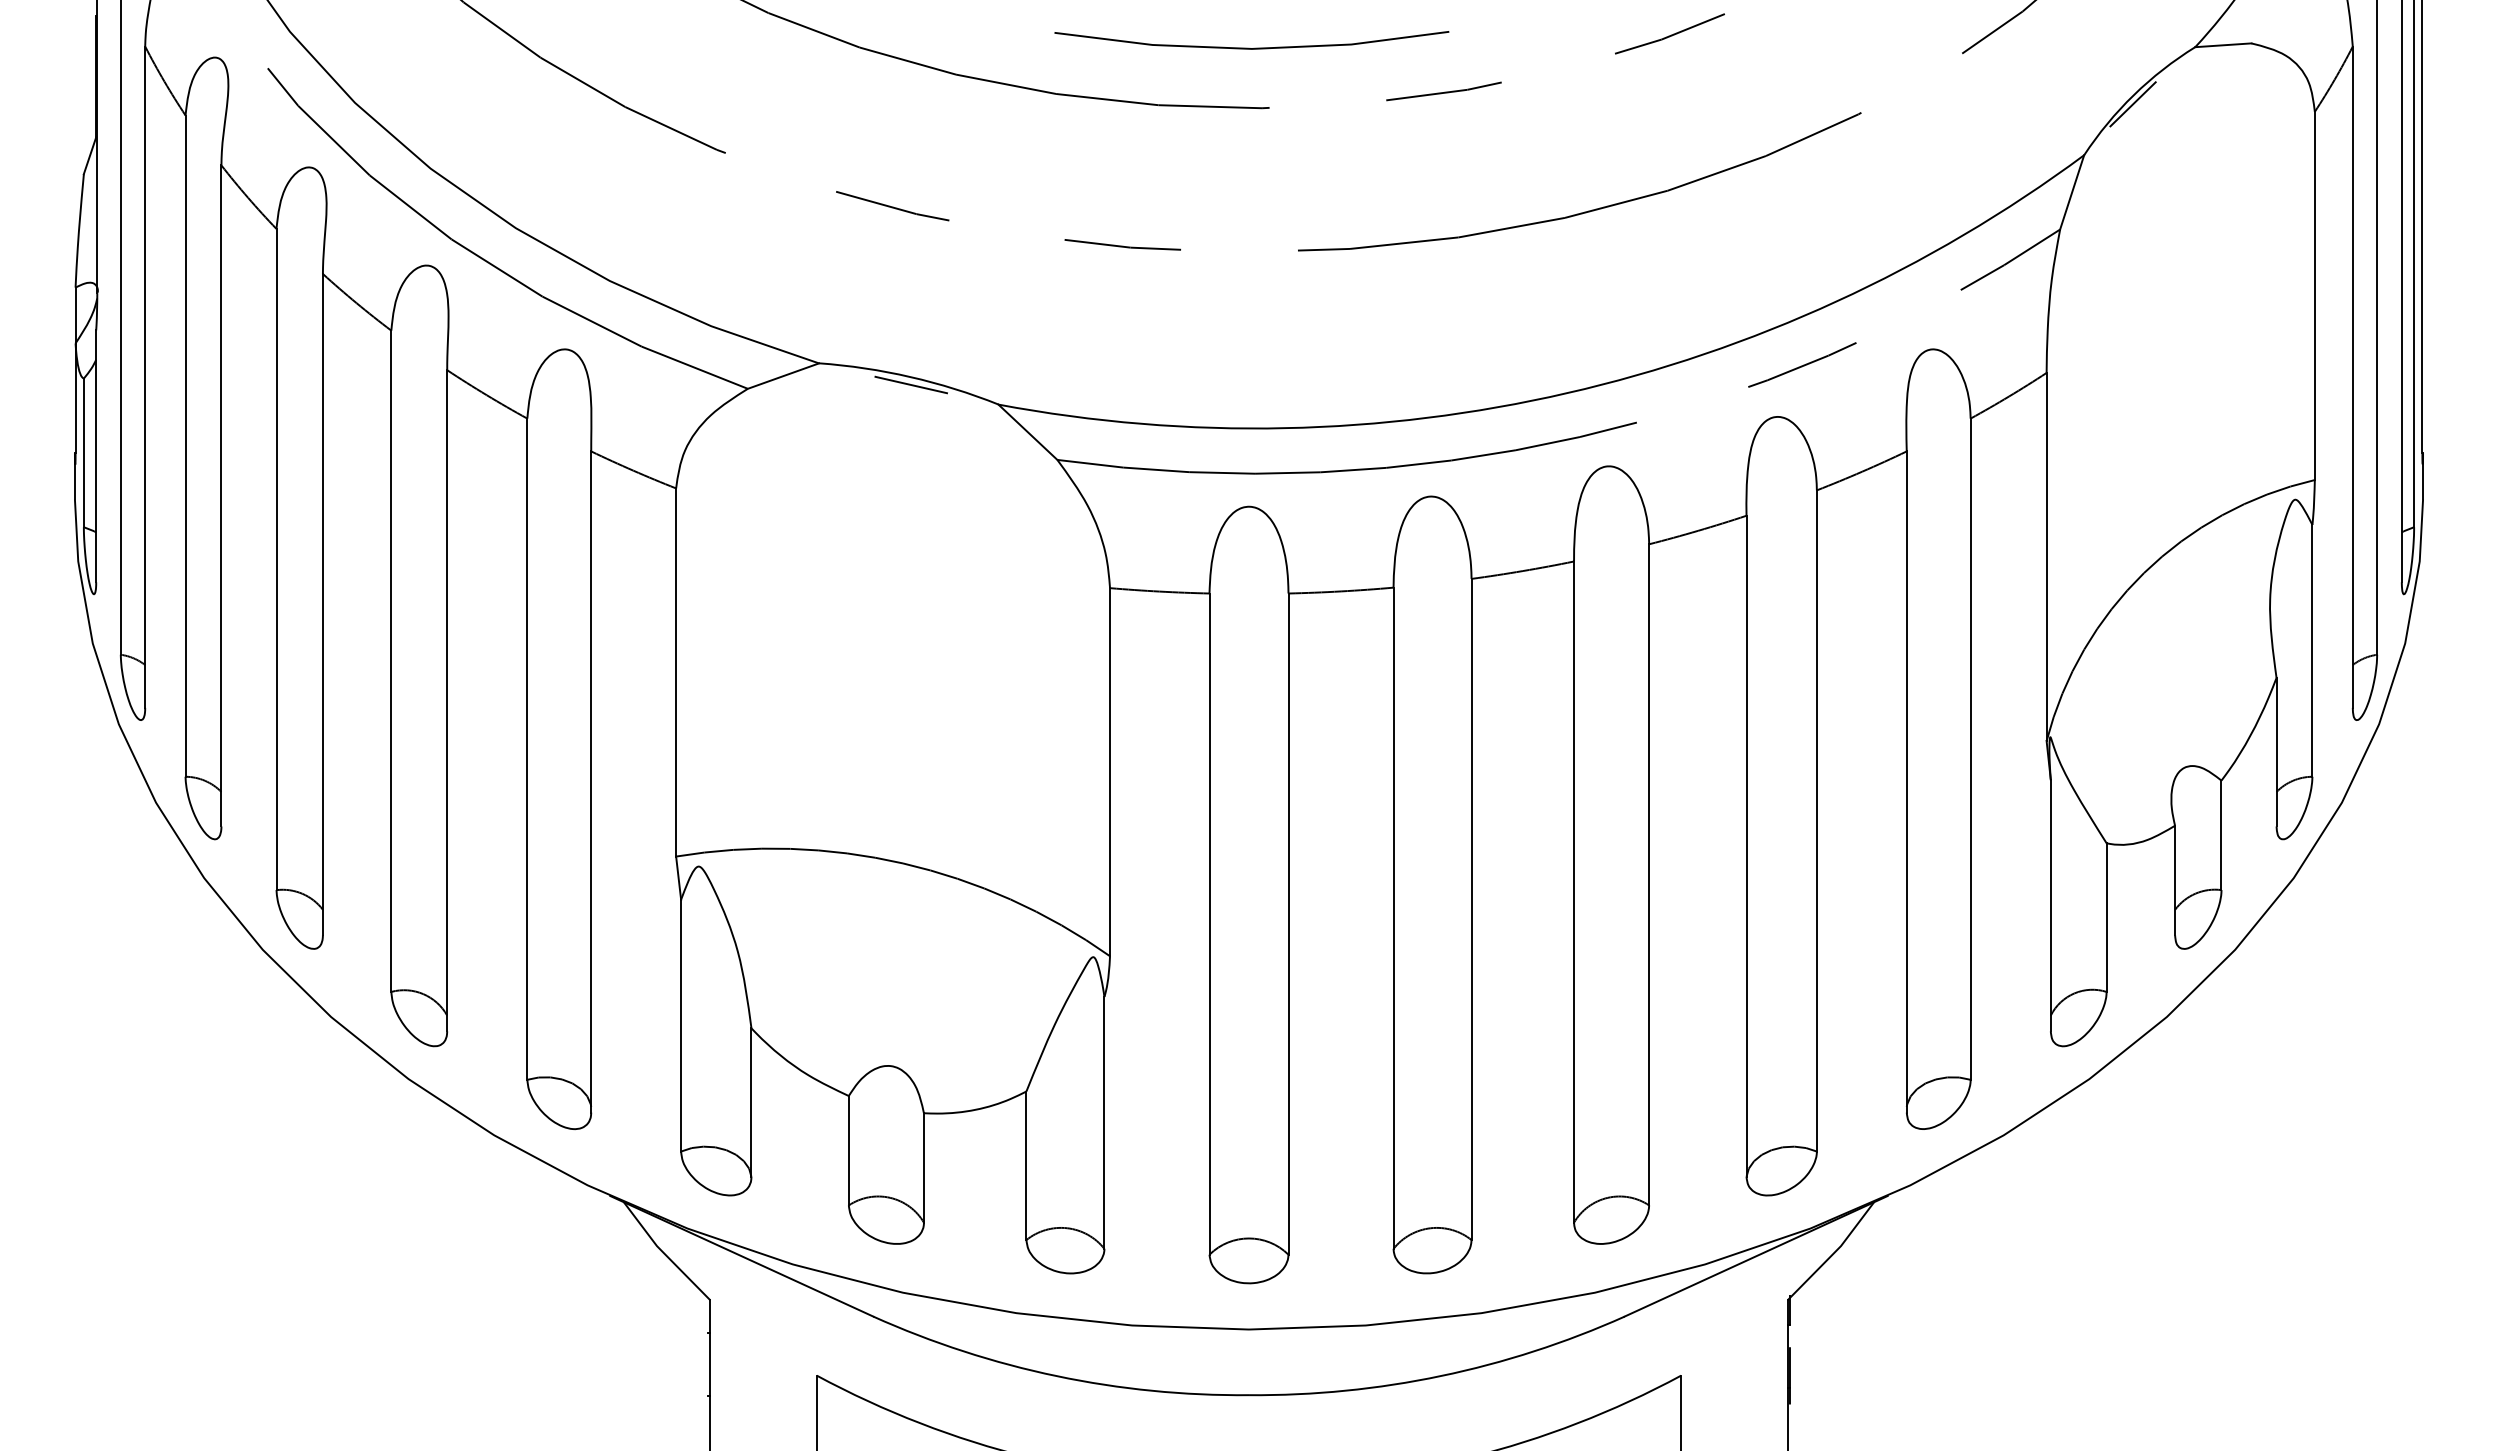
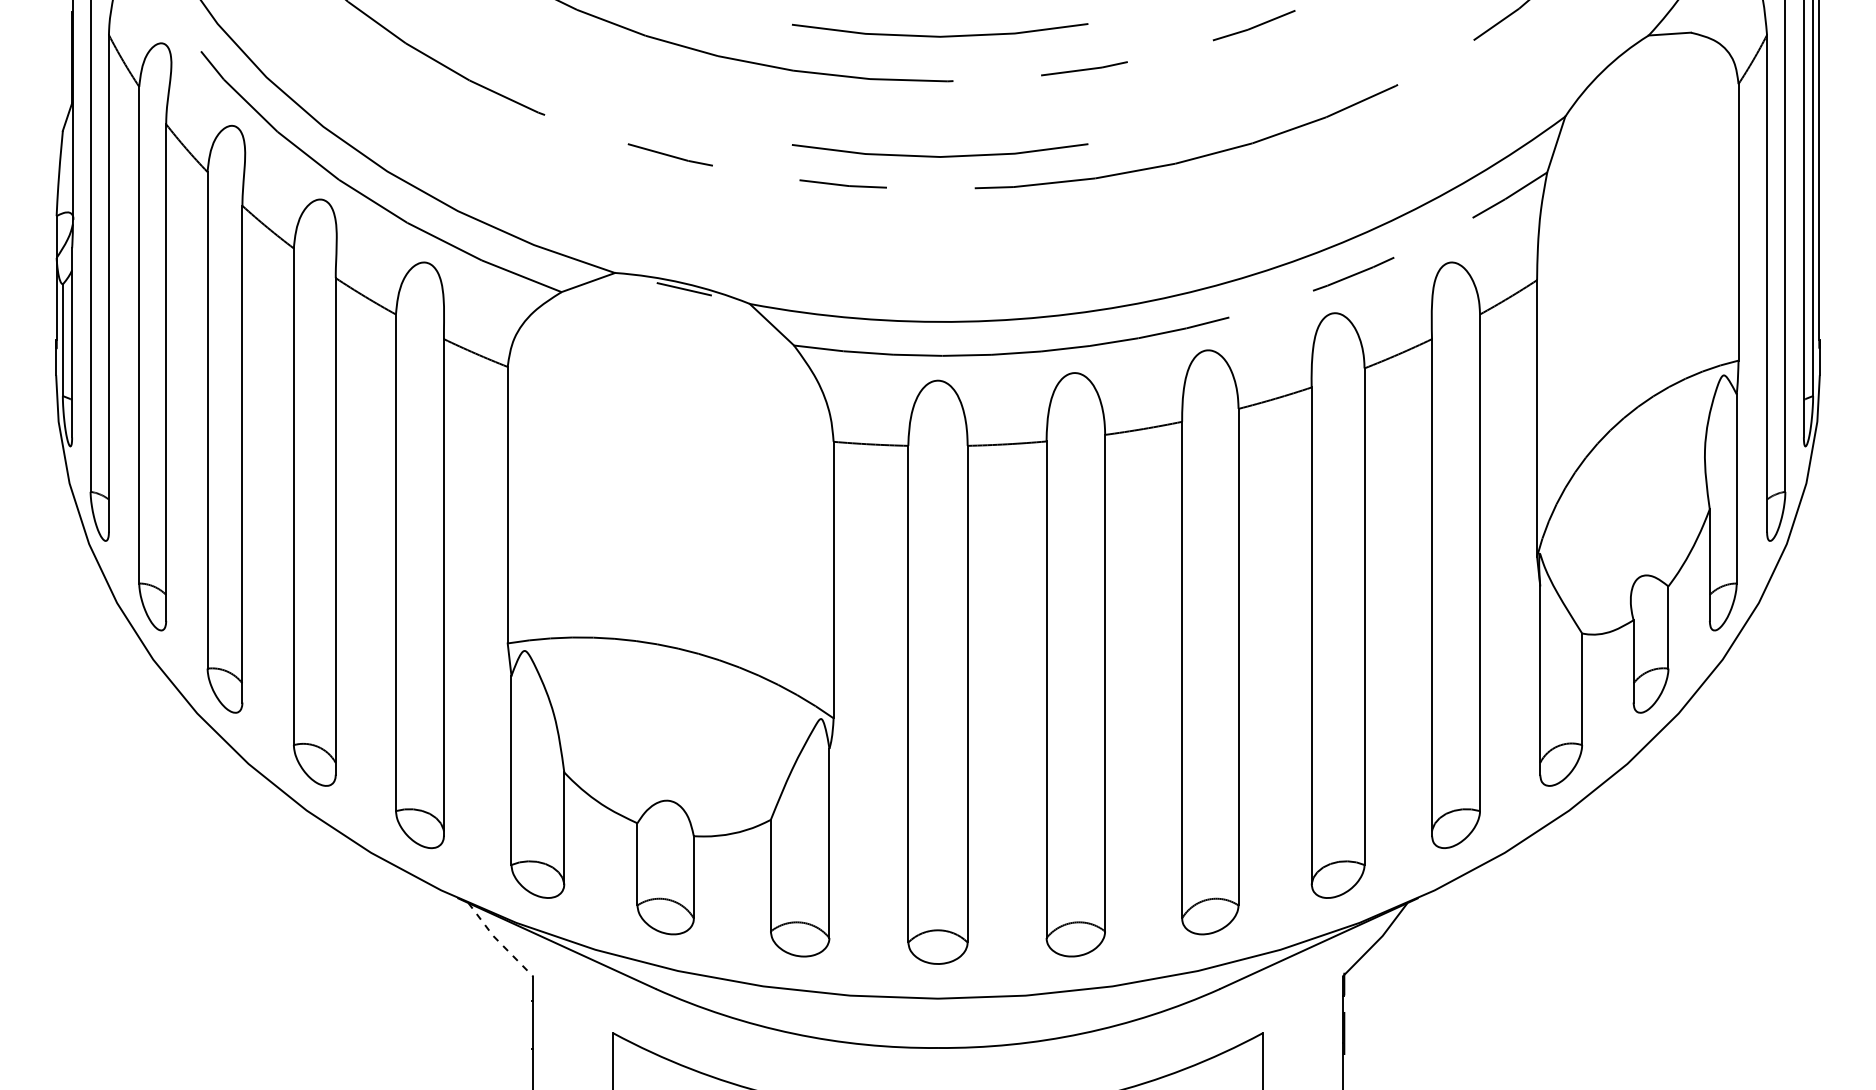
line: (2132, 104) -> (1601, 78), removed
line: (1249, 207) -> (938, 155), added
line: (664, 1253) -> (498, 941), solid -> dashed

